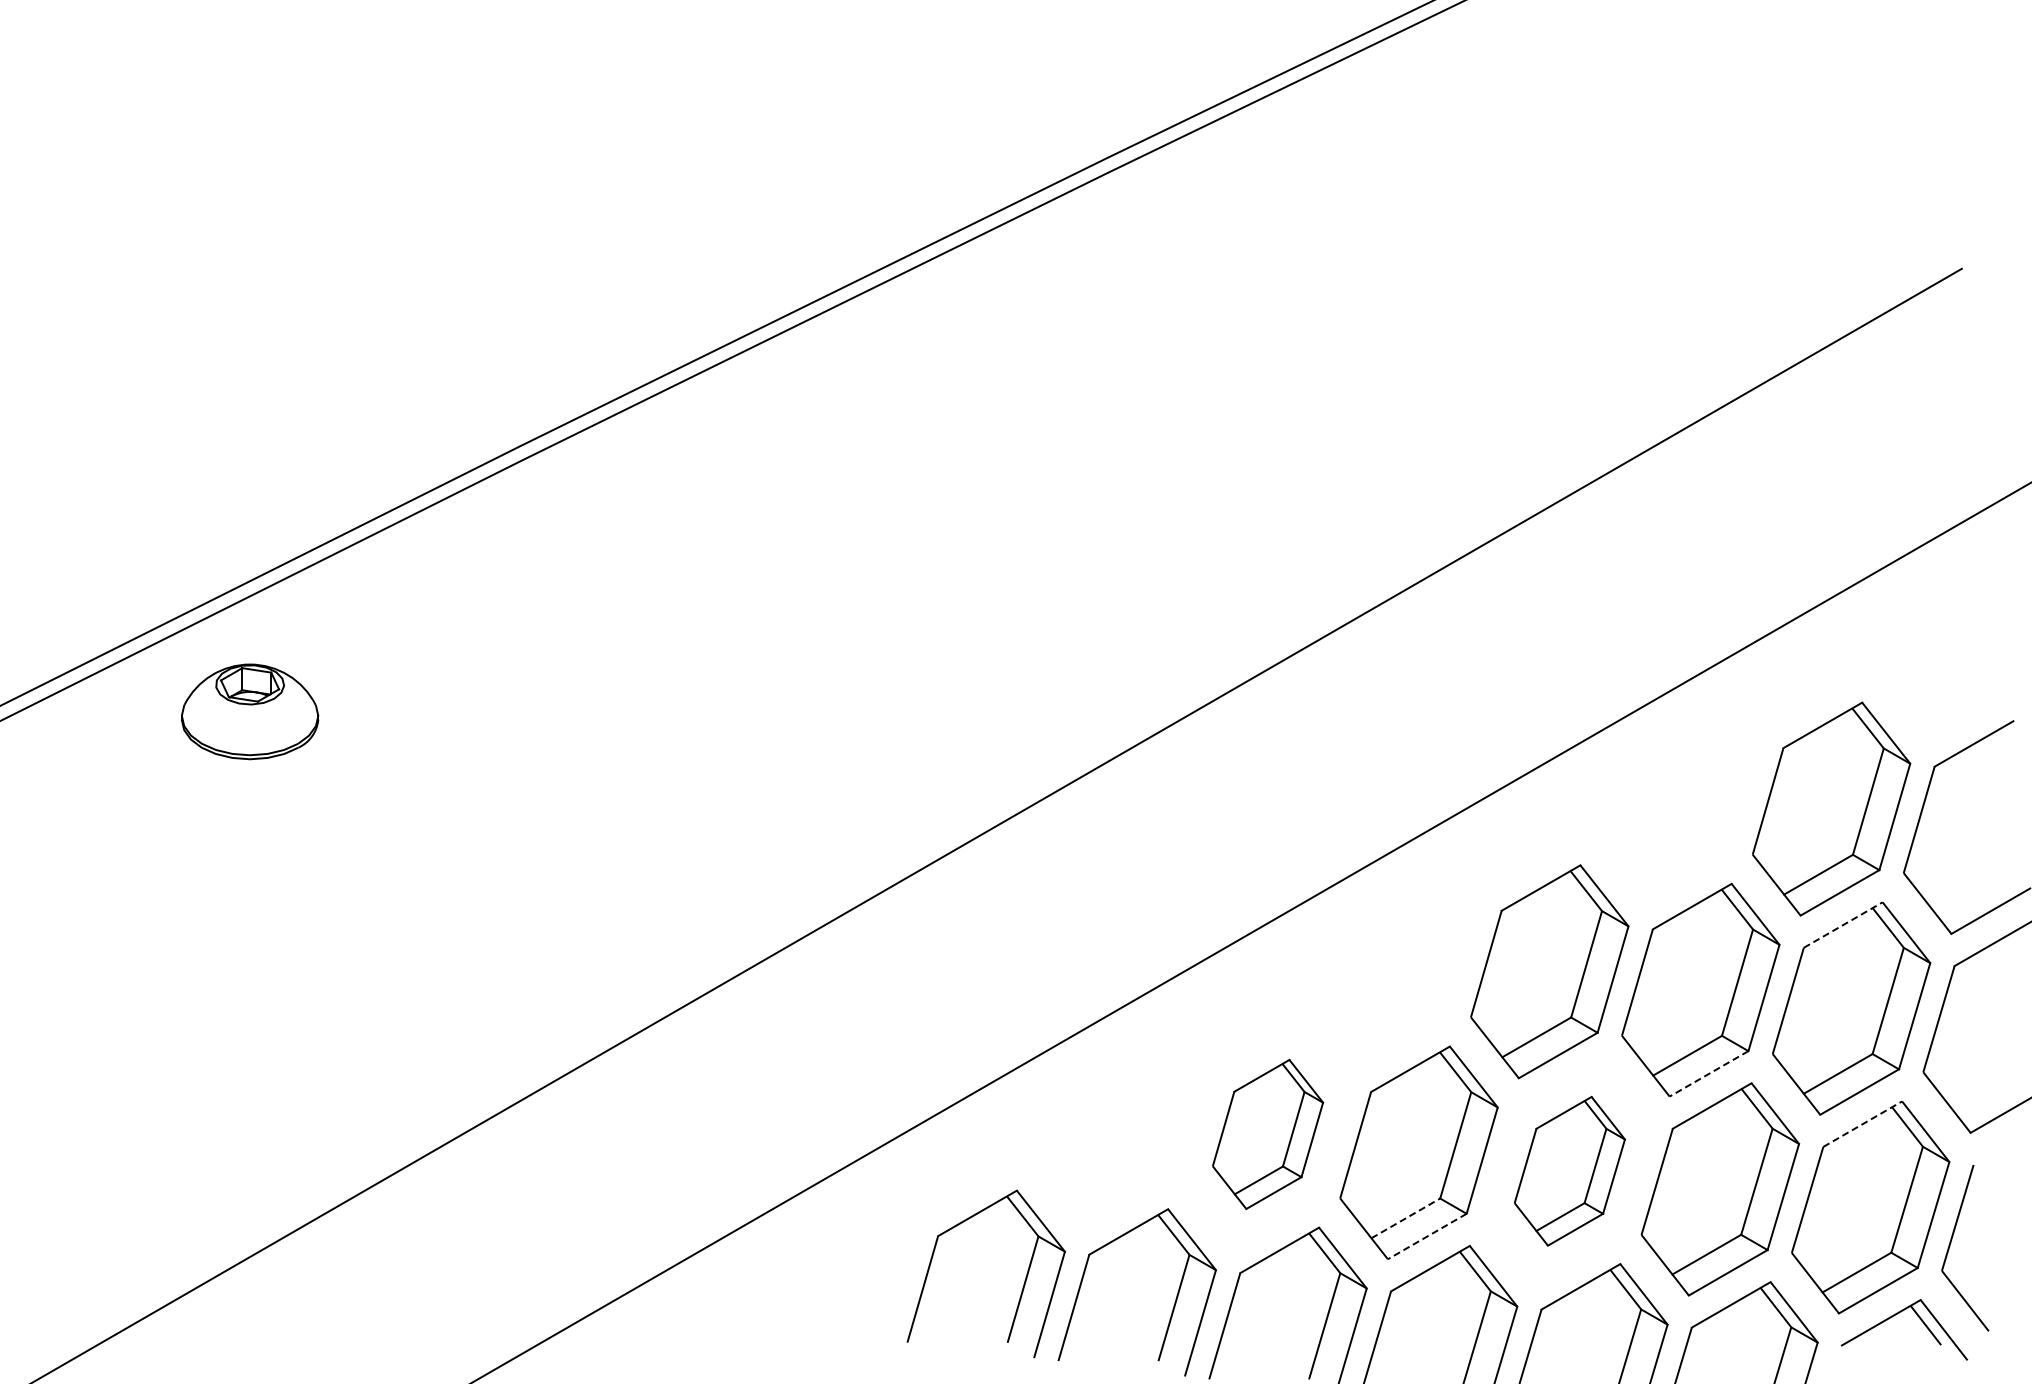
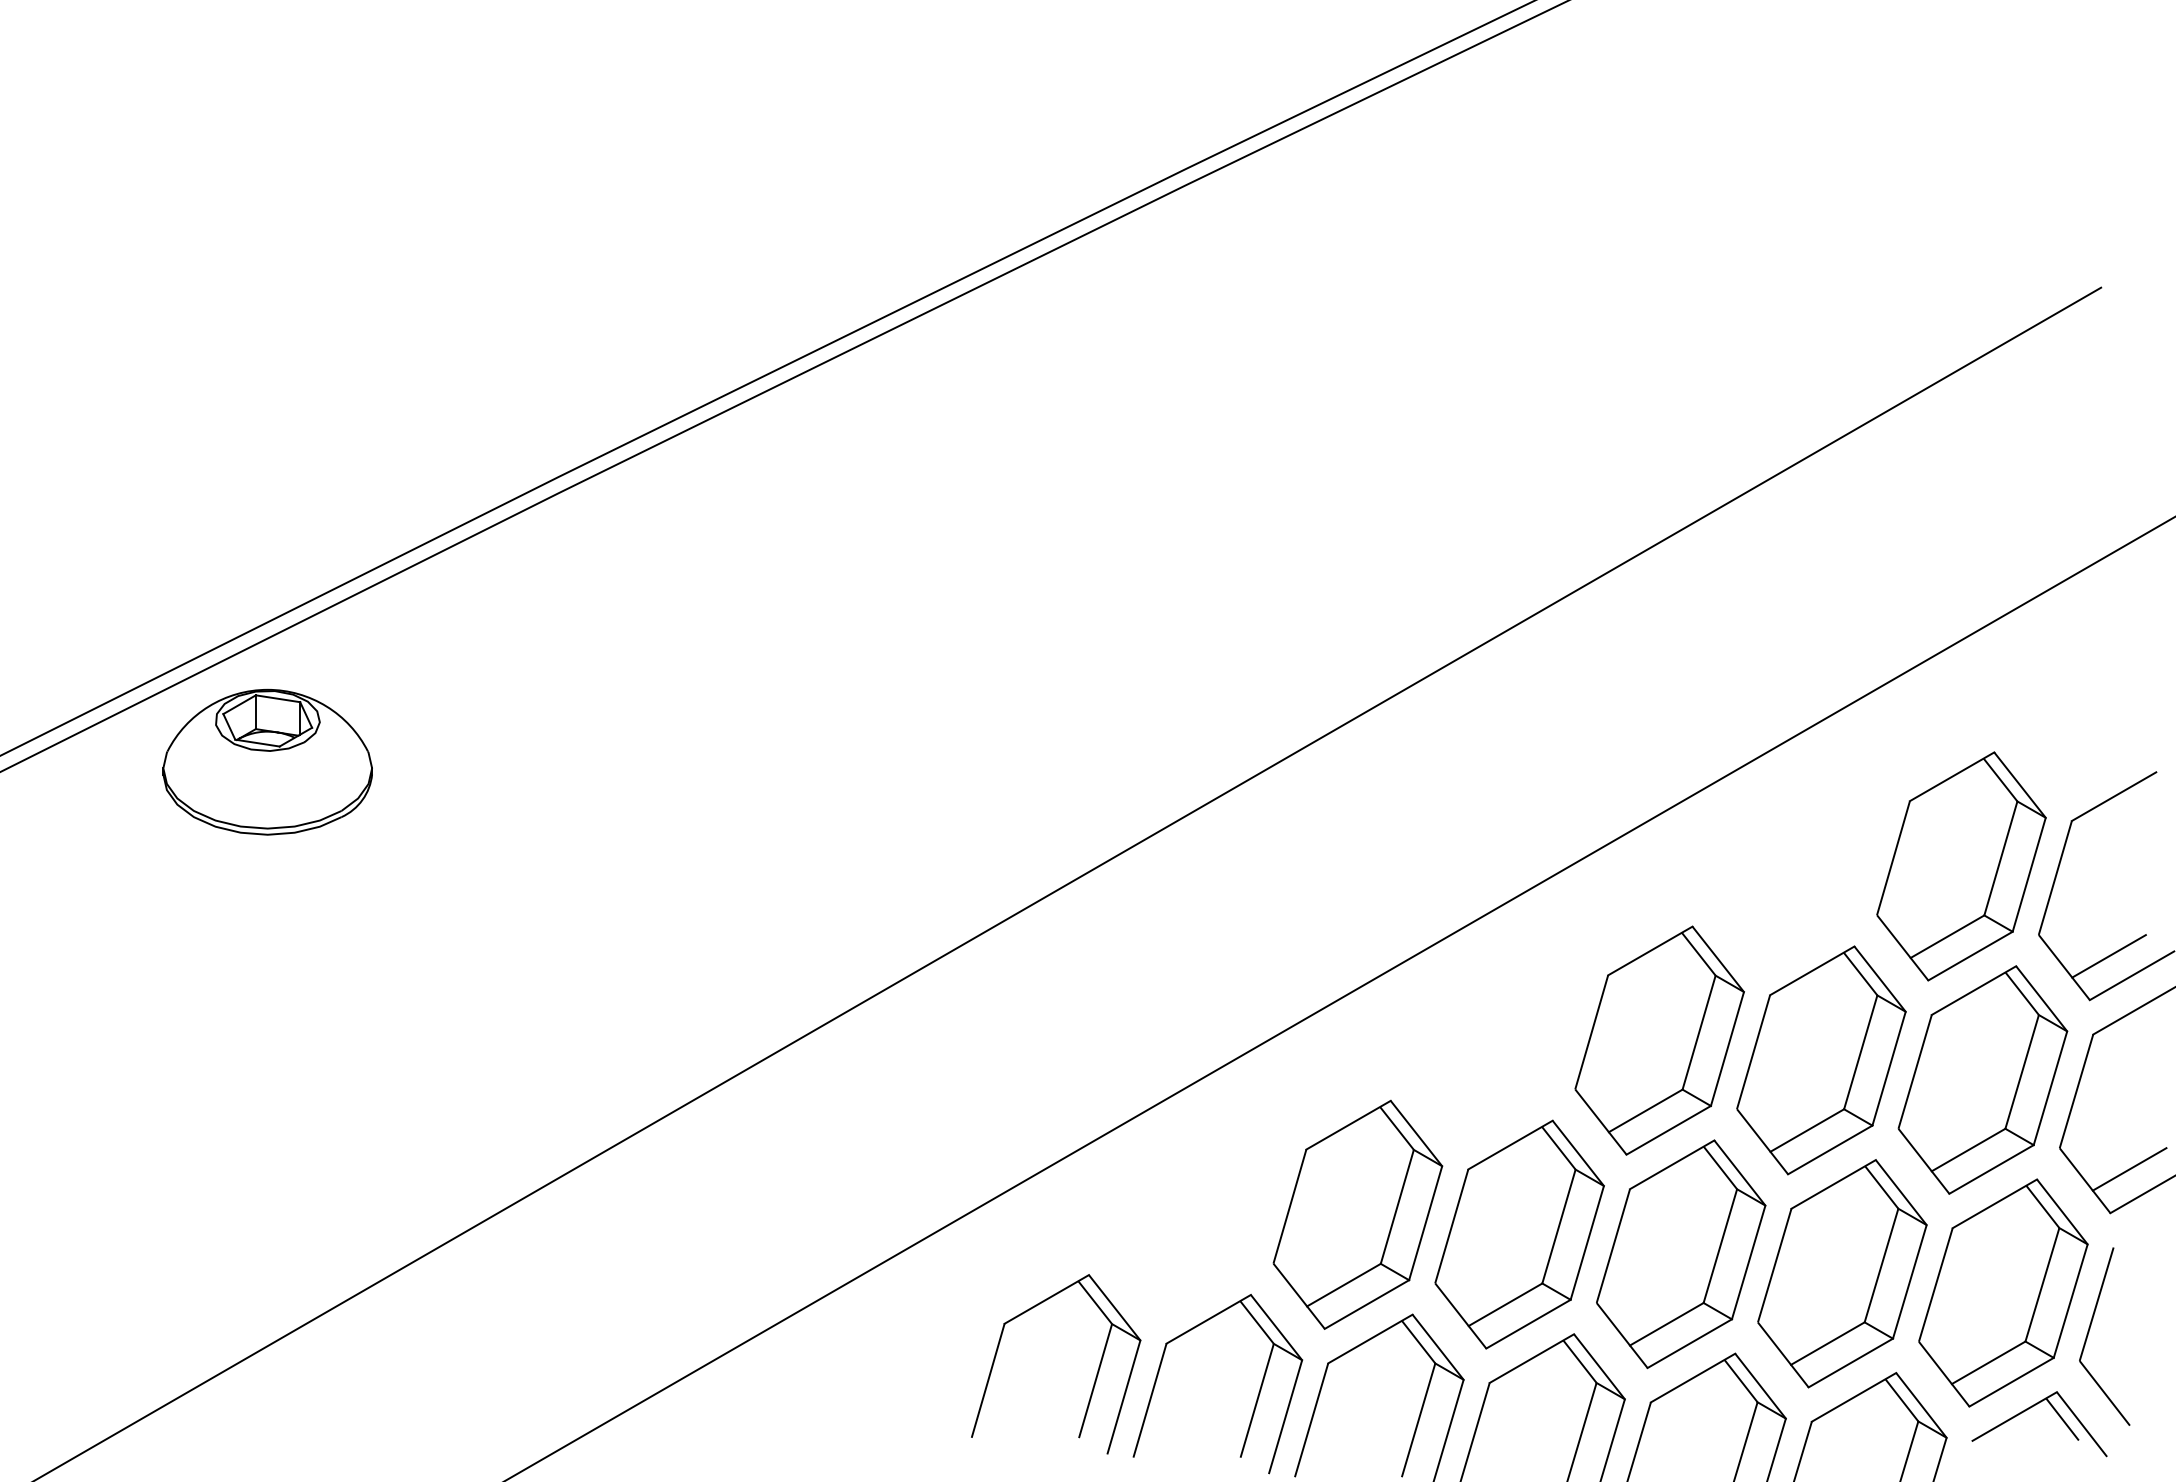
part: (249, 711) -> (267, 761), size x1.43
line: (1968, 892) -> (2108, 955), added
line: (1843, 924) -> (1974, 990), dashed -> solid
line: (1708, 1074) -> (1829, 1150), dashed -> solid
line: (1988, 1091) -> (2129, 1168), added
line: (1863, 1123) -> (1995, 1203), dashed -> solid
part: (1267, 1134) -> (1357, 1214), size x1.43
part: (1569, 1171) -> (1680, 1254), size x1.43
line: (1405, 1218) -> (1505, 1304), dashed -> solid
line: (1426, 1236) -> (1527, 1324), dashed -> solid

